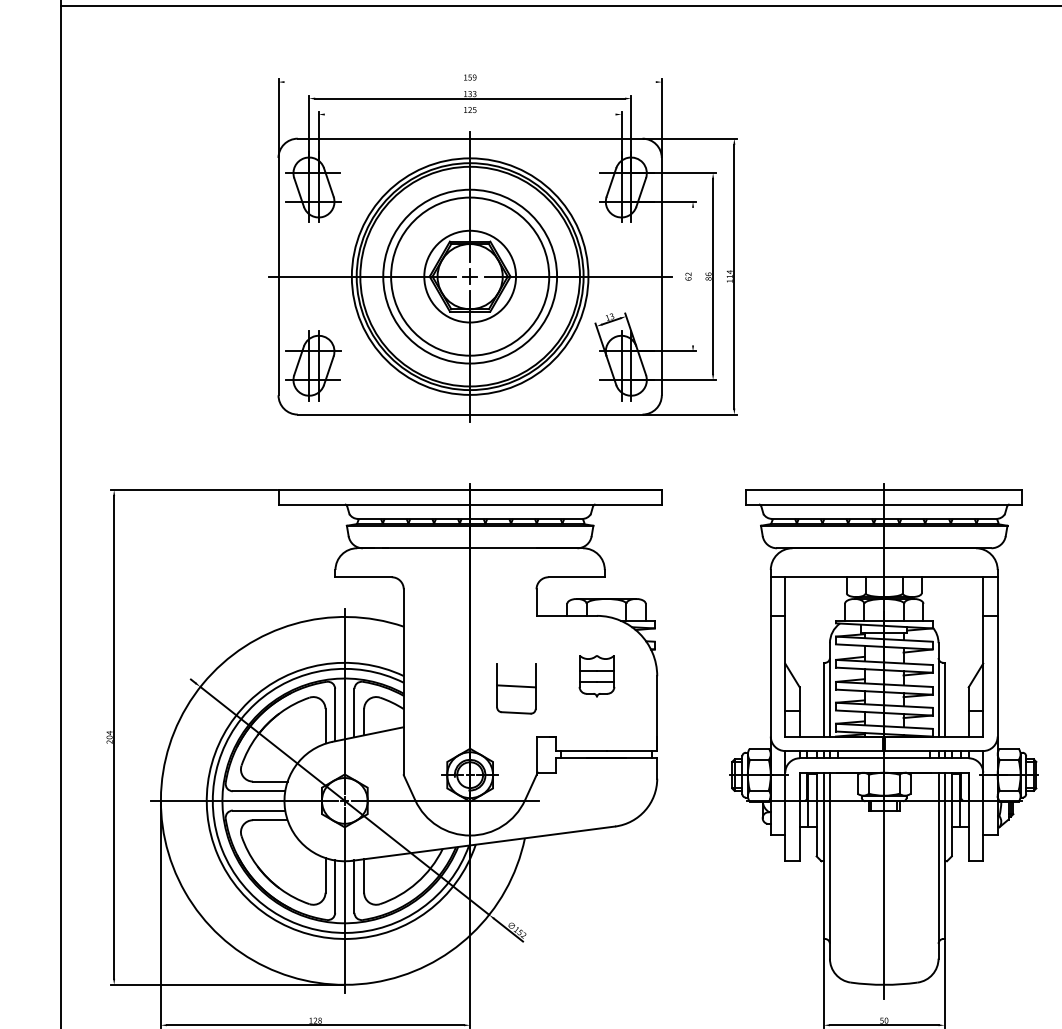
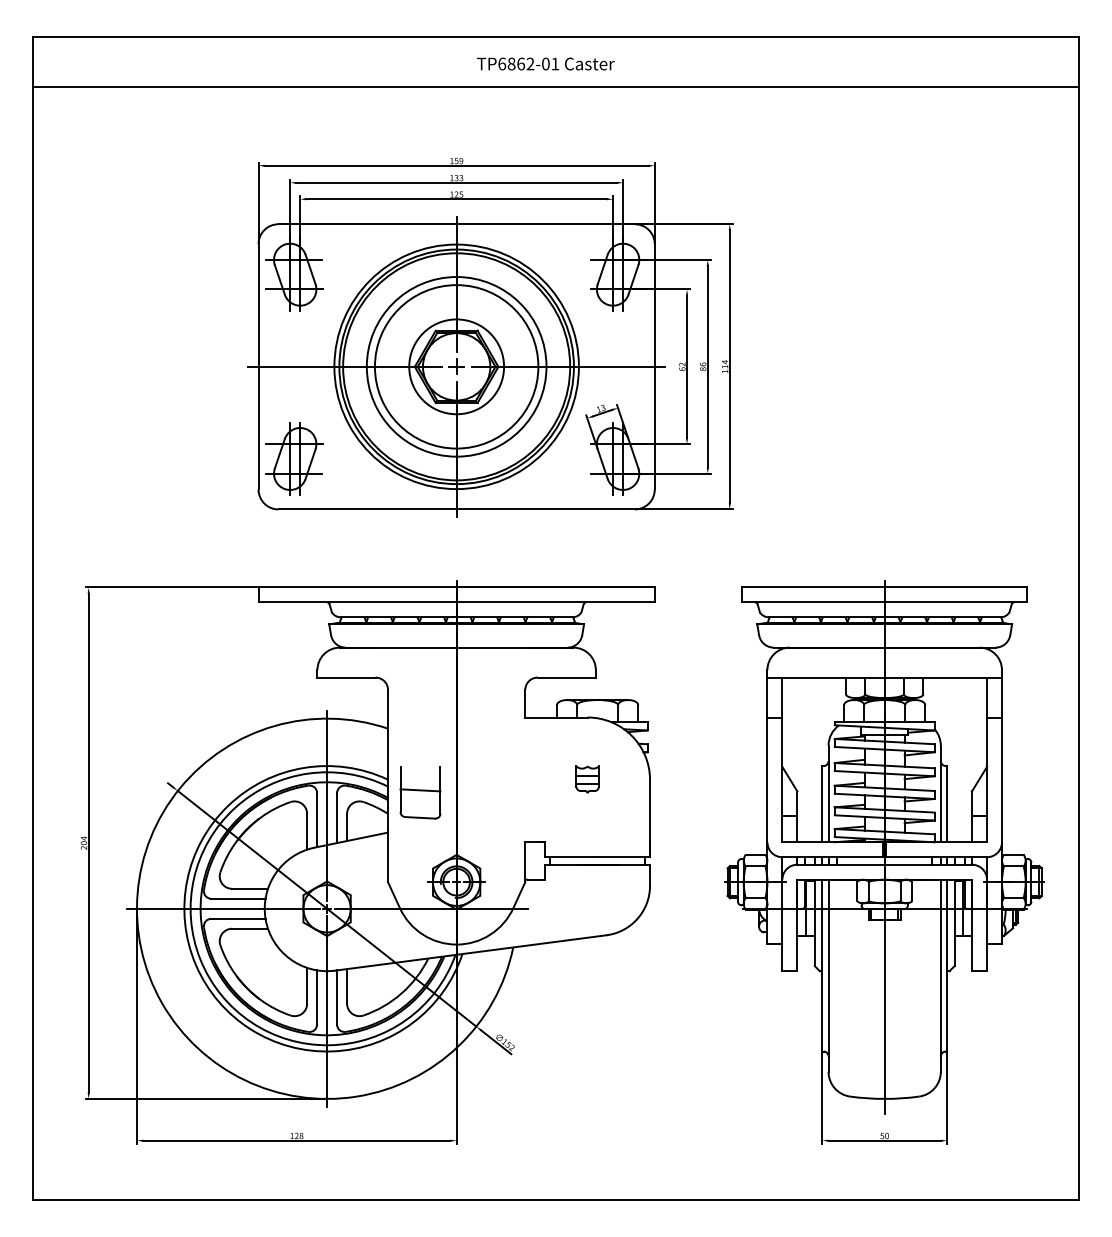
line: (470, 81) -> (456, 165), added
line: (470, 114) -> (456, 199), added
line: (693, 276) -> (687, 366), added
part: (596, 675) -> (587, 779), size x0.62
part: (516, 688) -> (420, 792), moved

